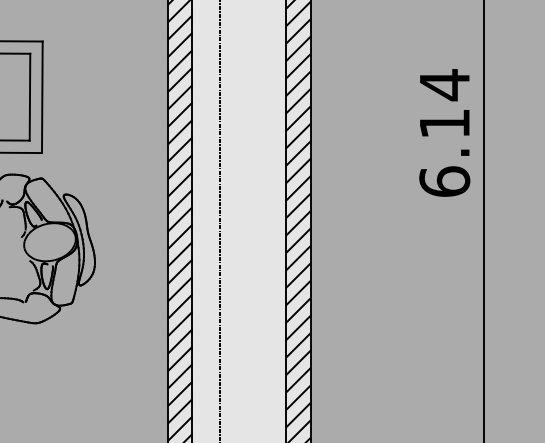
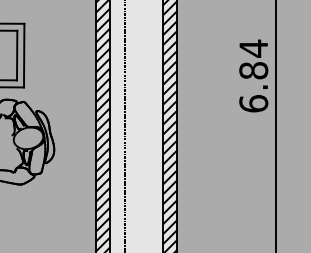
text: (444, 123) -> (253, 70), 6.14 -> 6.84

